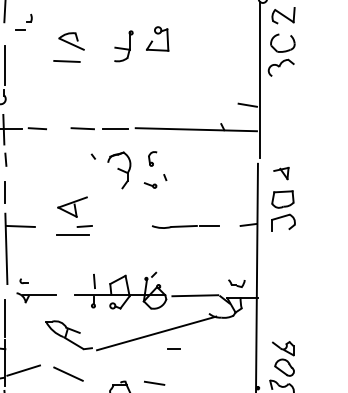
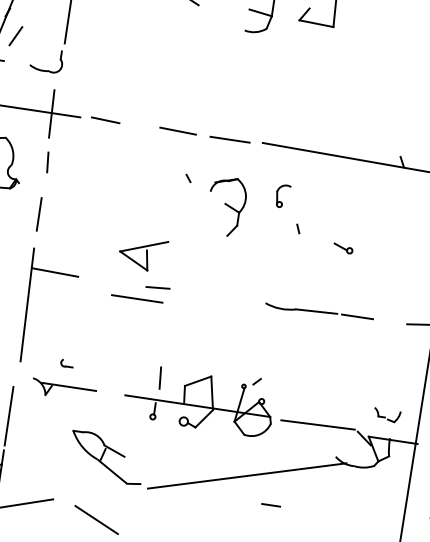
line: (66, 60) -> (168, 18), removed
part: (150, 185) -> (343, 248), moved
part: (23, 281) -> (66, 364), moved

